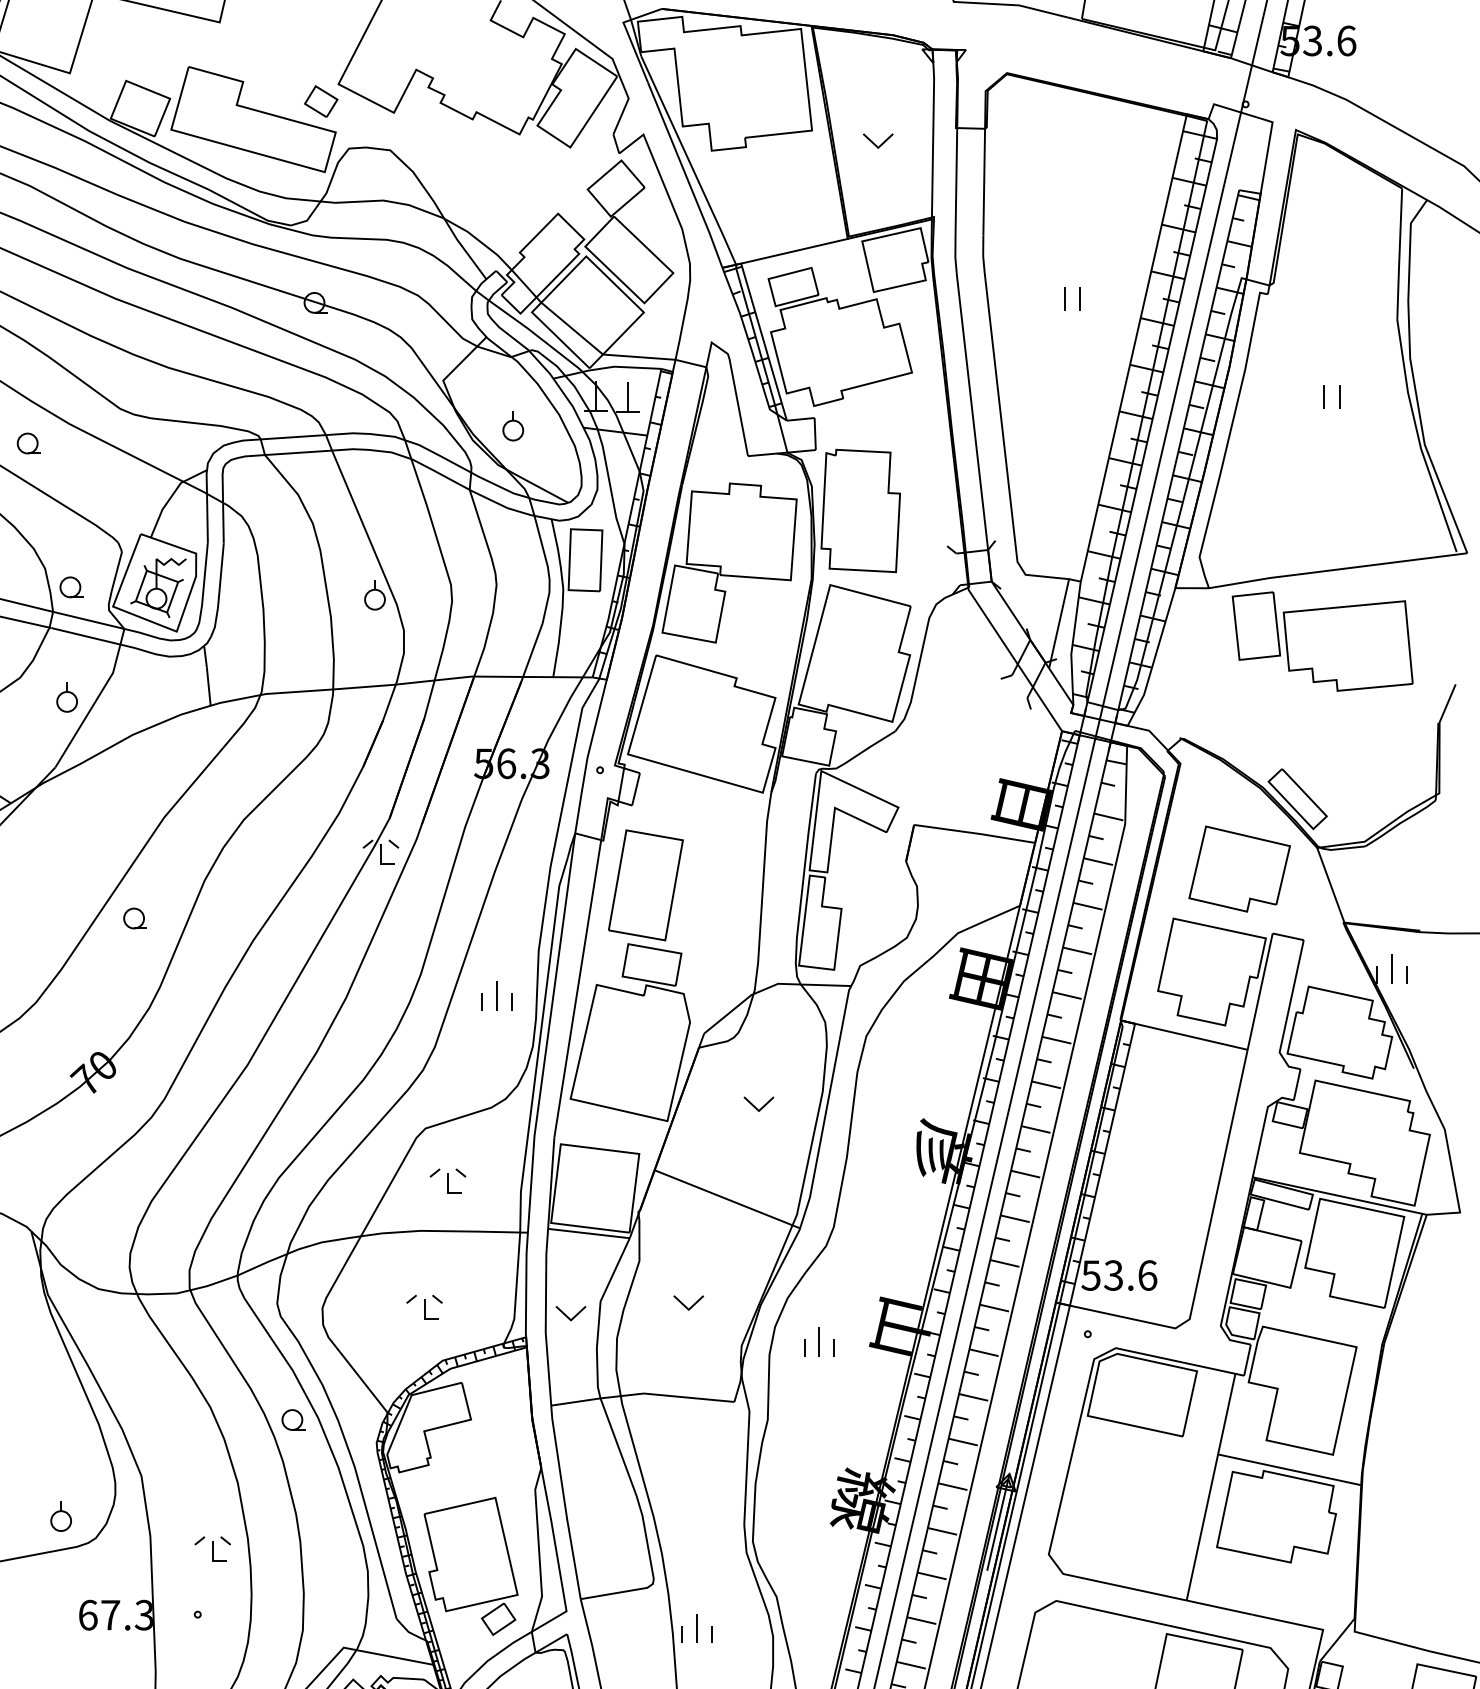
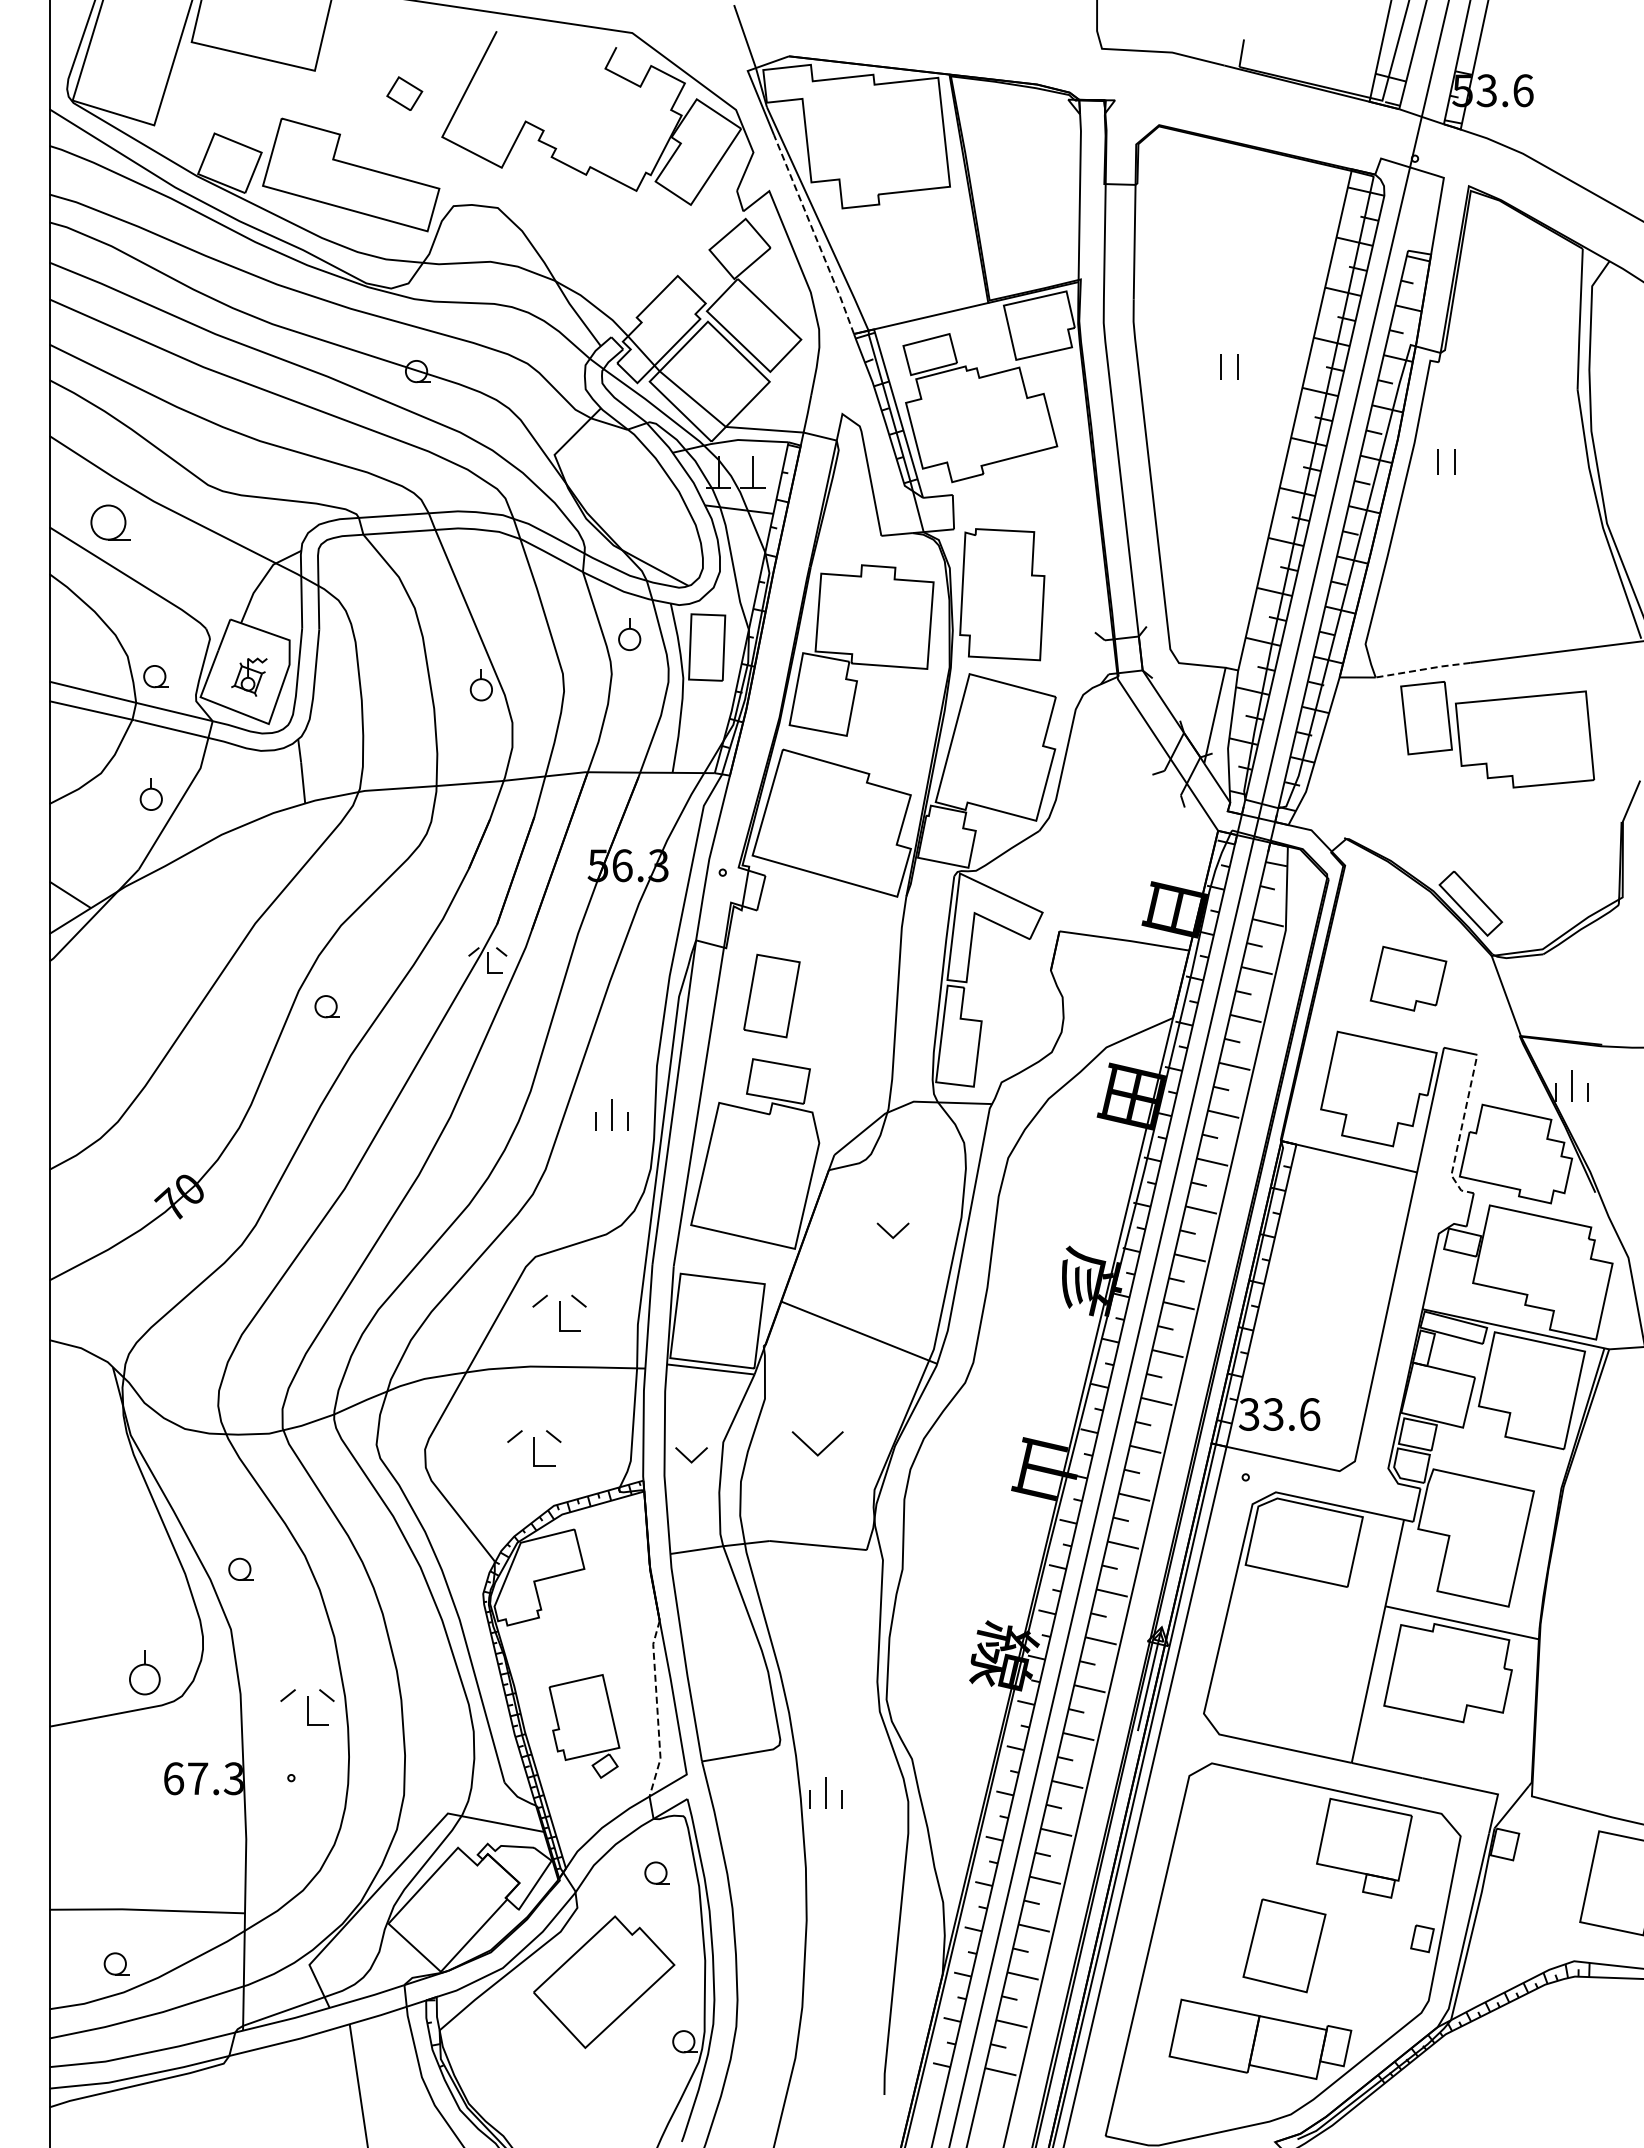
part: (320, 101) -> (404, 93), moved
part: (877, 141) -> (1020, 198), removed
line: (685, 175) -> (814, 234), solid -> dashed
part: (1324, 397) -> (1438, 461), moved
part: (513, 425) -> (629, 634), moved
part: (28, 442) -> (109, 521), size x1.6
line: (1253, 580) -> (1423, 669), solid -> dashed
part: (158, 588) -> (249, 677), size x0.6
part: (1239, 868) -> (1408, 978), size x0.7
part: (645, 884) -> (771, 995), size x0.7
part: (134, 918) -> (326, 1006), moved
line: (1288, 1011) -> (1460, 1131), solid -> dashed
part: (447, 1180) -> (559, 1312), size x1.4
text: (1091, 1275) -> (1249, 1414), 53.6 -> 33.6
part: (688, 1302) -> (817, 1443), size x1.6
part: (424, 1307) -> (534, 1448), size x1.4
part: (819, 1341) -> (957, 1485), removed
part: (293, 1419) -> (240, 1568), moved
part: (60, 1517) -> (144, 1673), size x1.4
part: (212, 1548) -> (307, 1707), size x1.4
line: (539, 1549) -> (657, 1708), solid -> dashed
part: (471, 1566) -> (584, 1726), size x0.7

